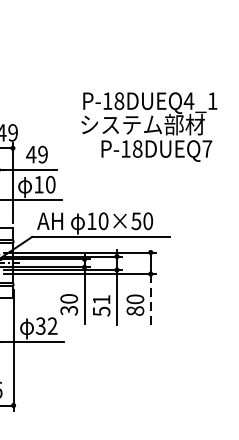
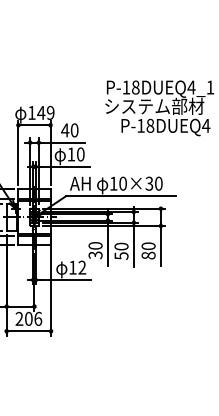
text: (207, 148) -> (206, 125), P-18DUEQ7 -> P-18DUEQ4
text: (42, 154) -> (74, 130), 49 -> 40
text: (136, 220) -> (149, 183), 10×50 -> 10×30
line: (150, 298) -> (160, 245), dashed -> solid
text: (101, 299) -> (121, 246), 51 -> 50
text: (40, 325) -> (72, 267), 32 -> 12

